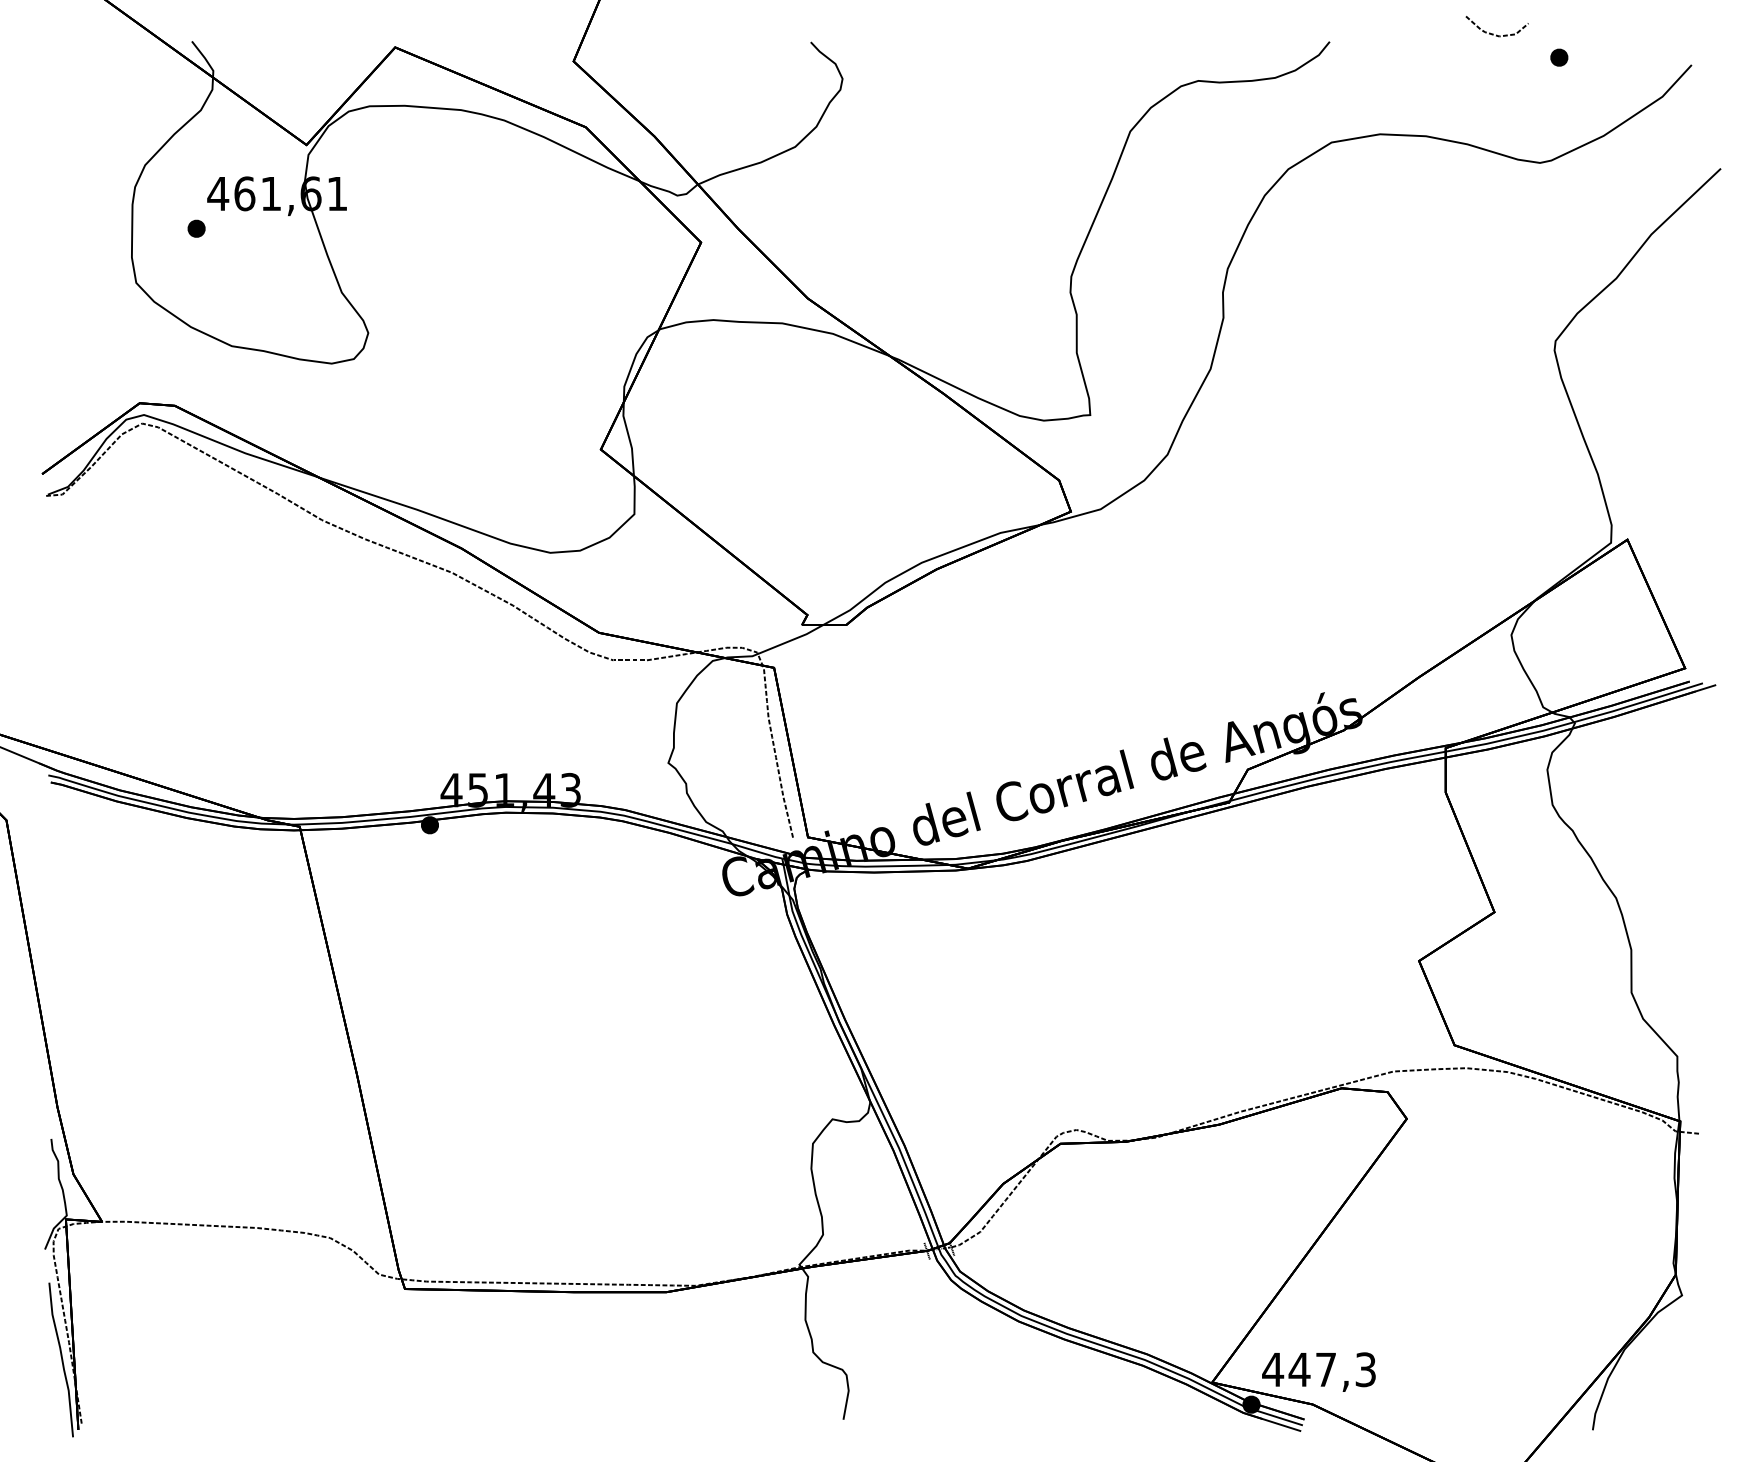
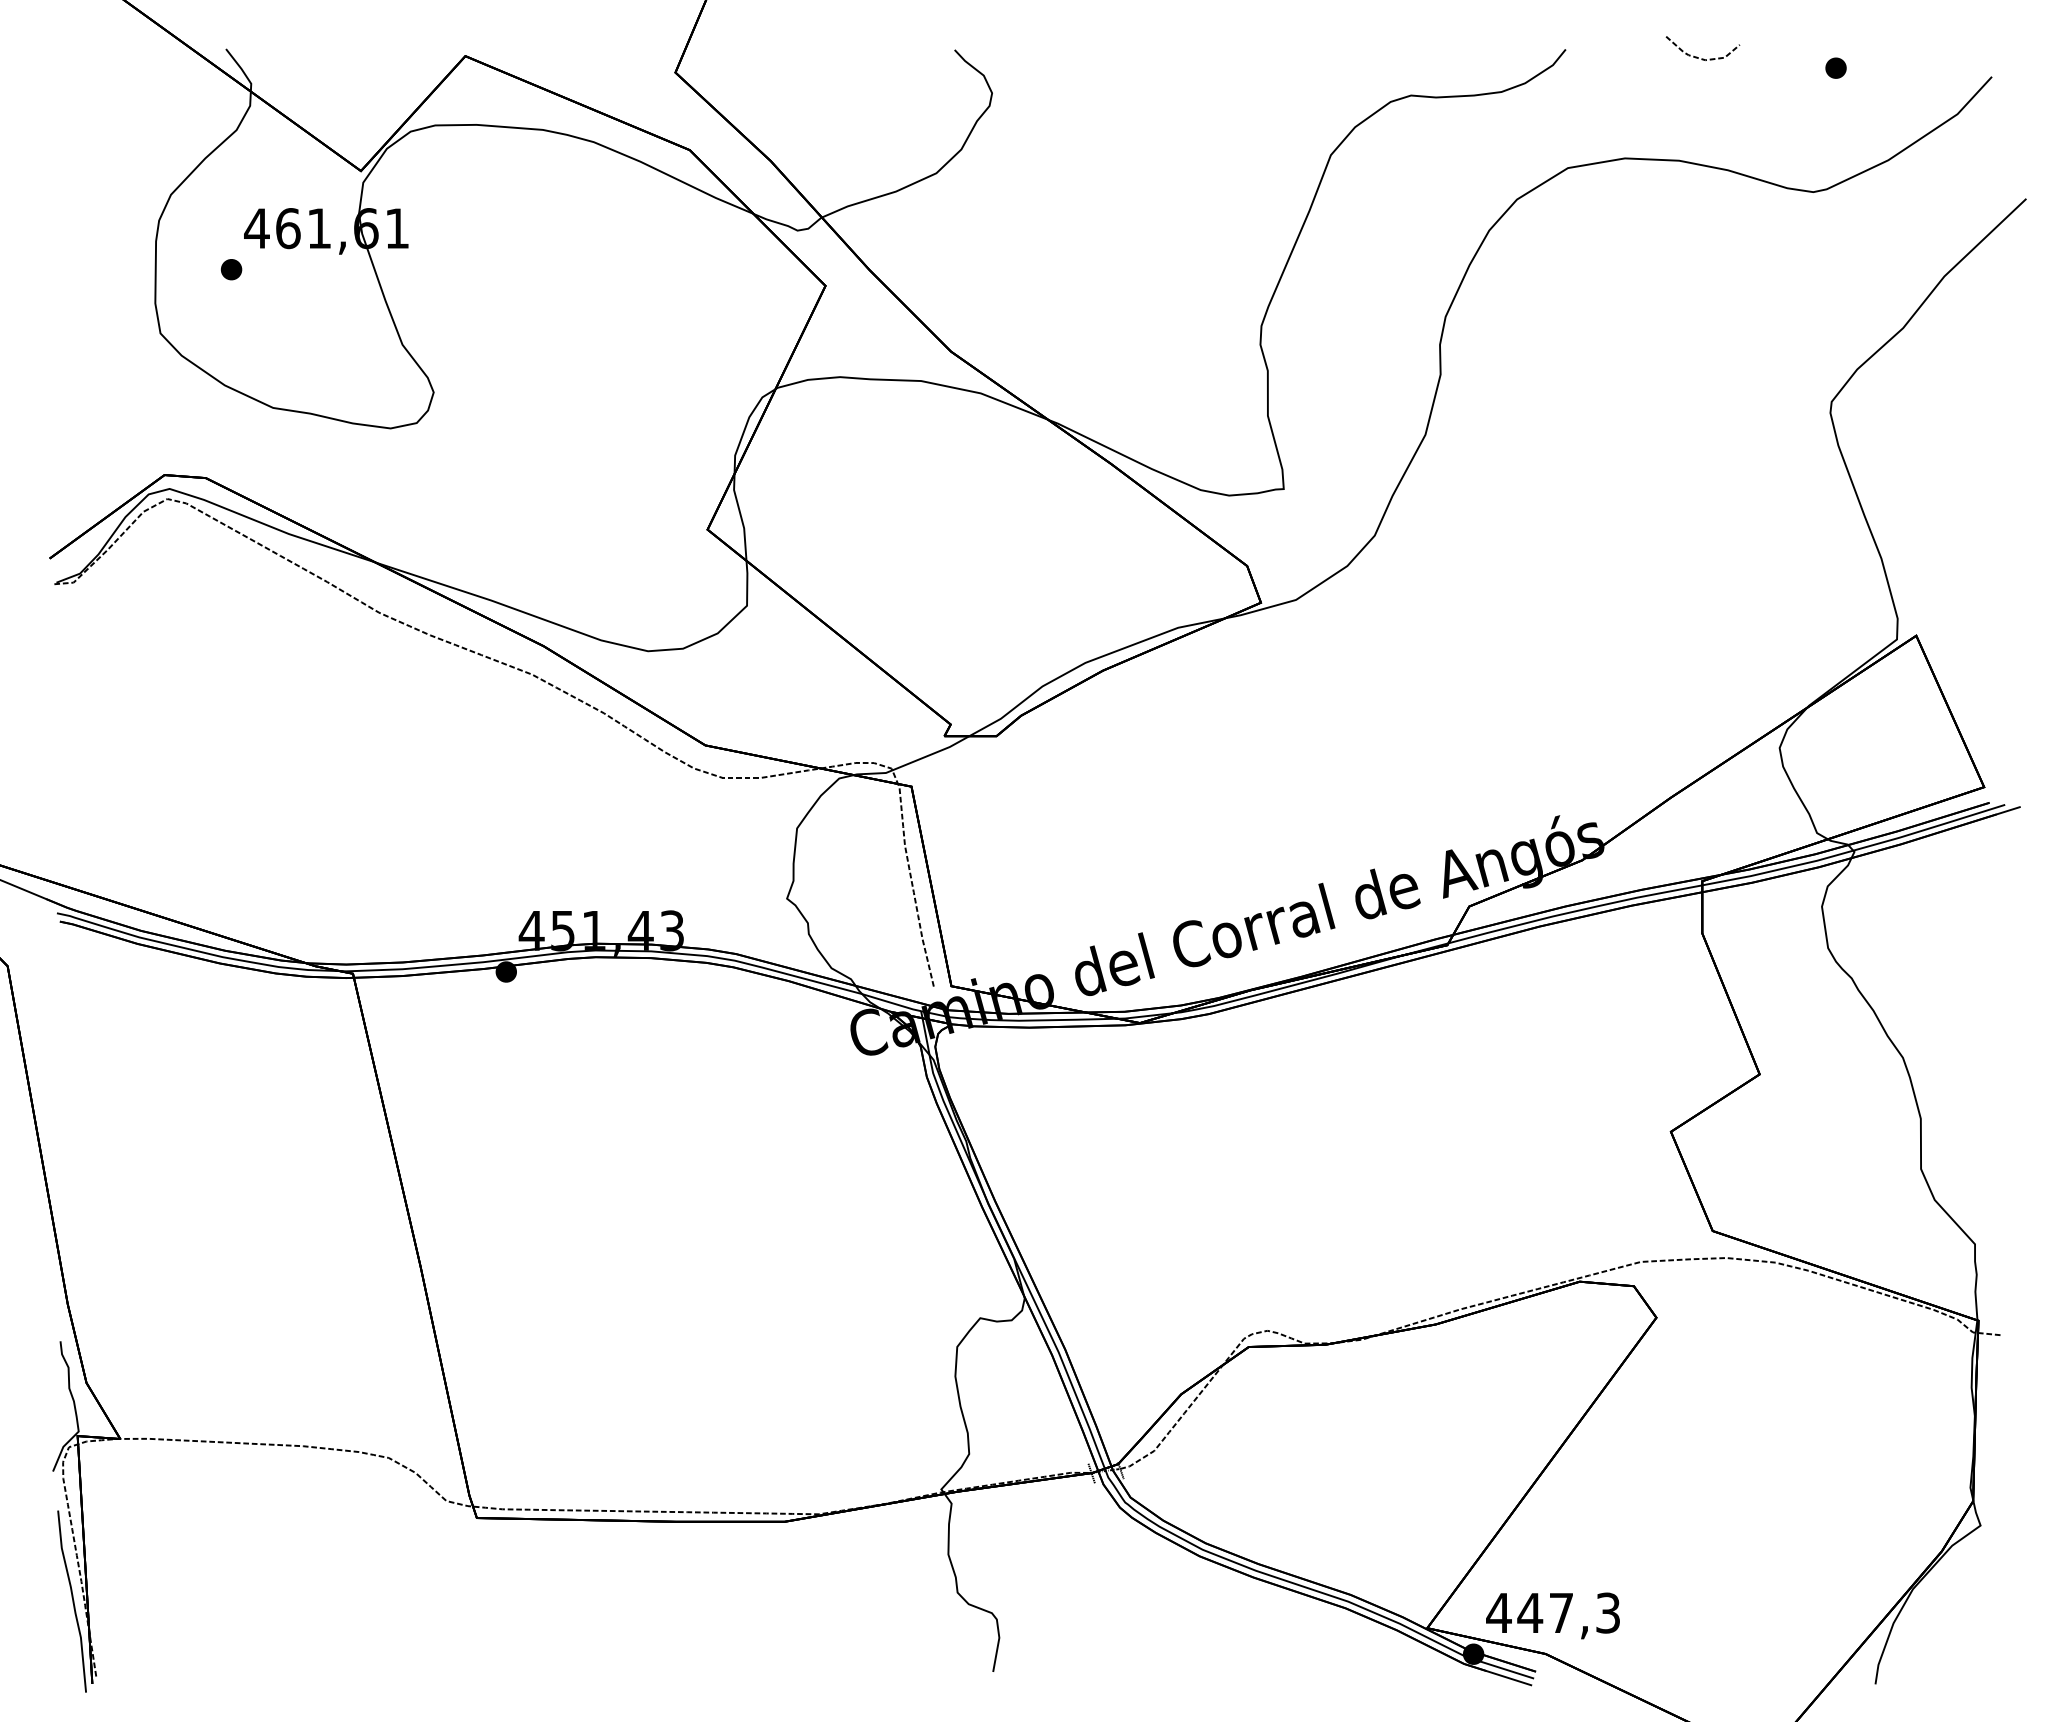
curve: (1492, 33) -> (1697, 56), moved

